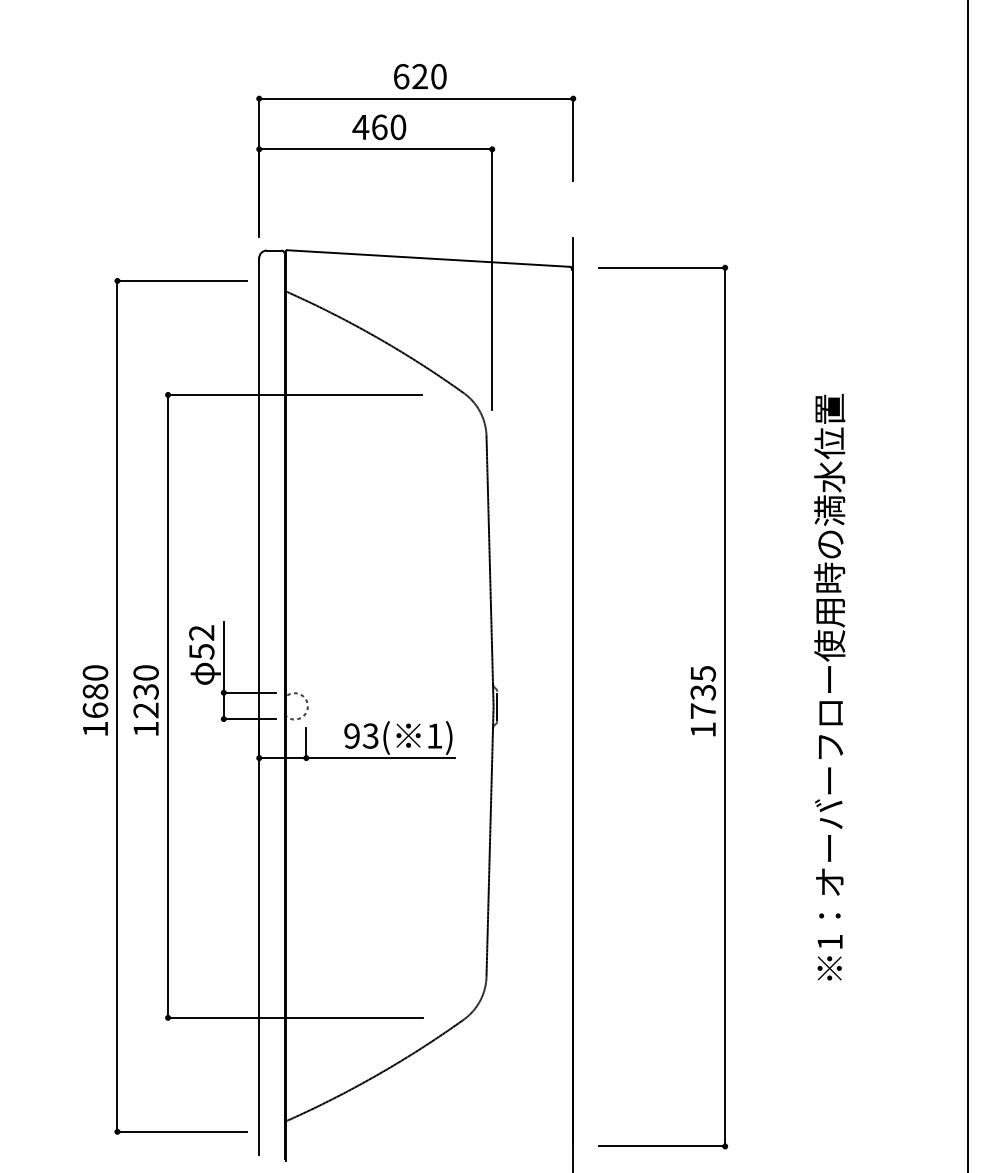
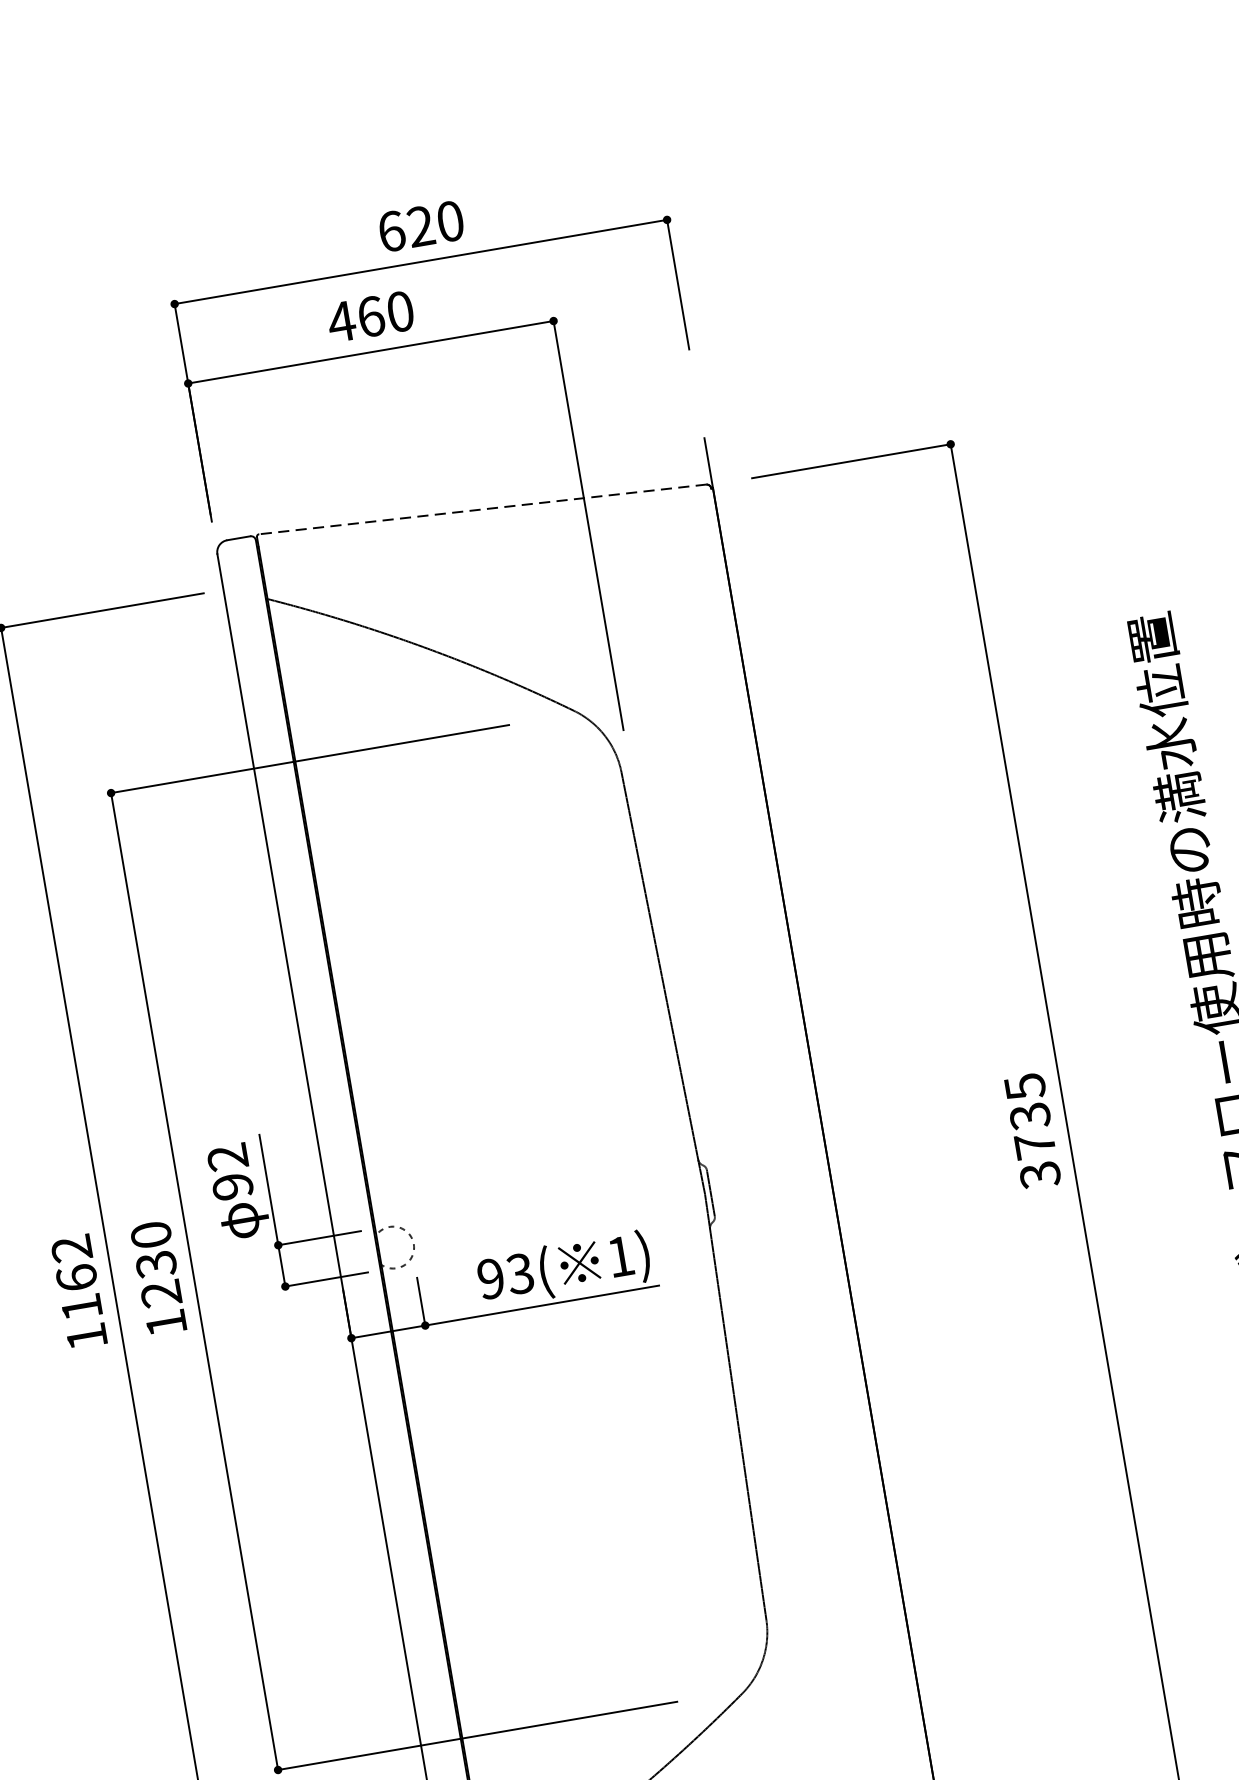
line: (428, 258) -> (482, 509), solid -> dashed
text: (201, 651) -> (232, 1186), 52 -> 92
text: (95, 691) -> (76, 1277), 1680 -> 1162
text: (703, 729) -> (1040, 1174), 1735 -> 3735

